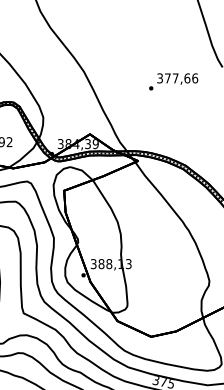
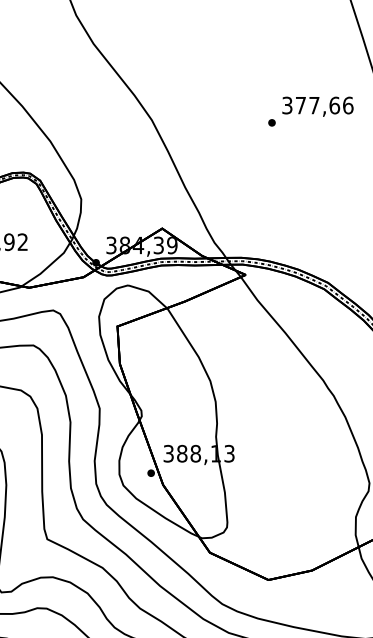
text: (173, 81) -> (310, 110), moved

